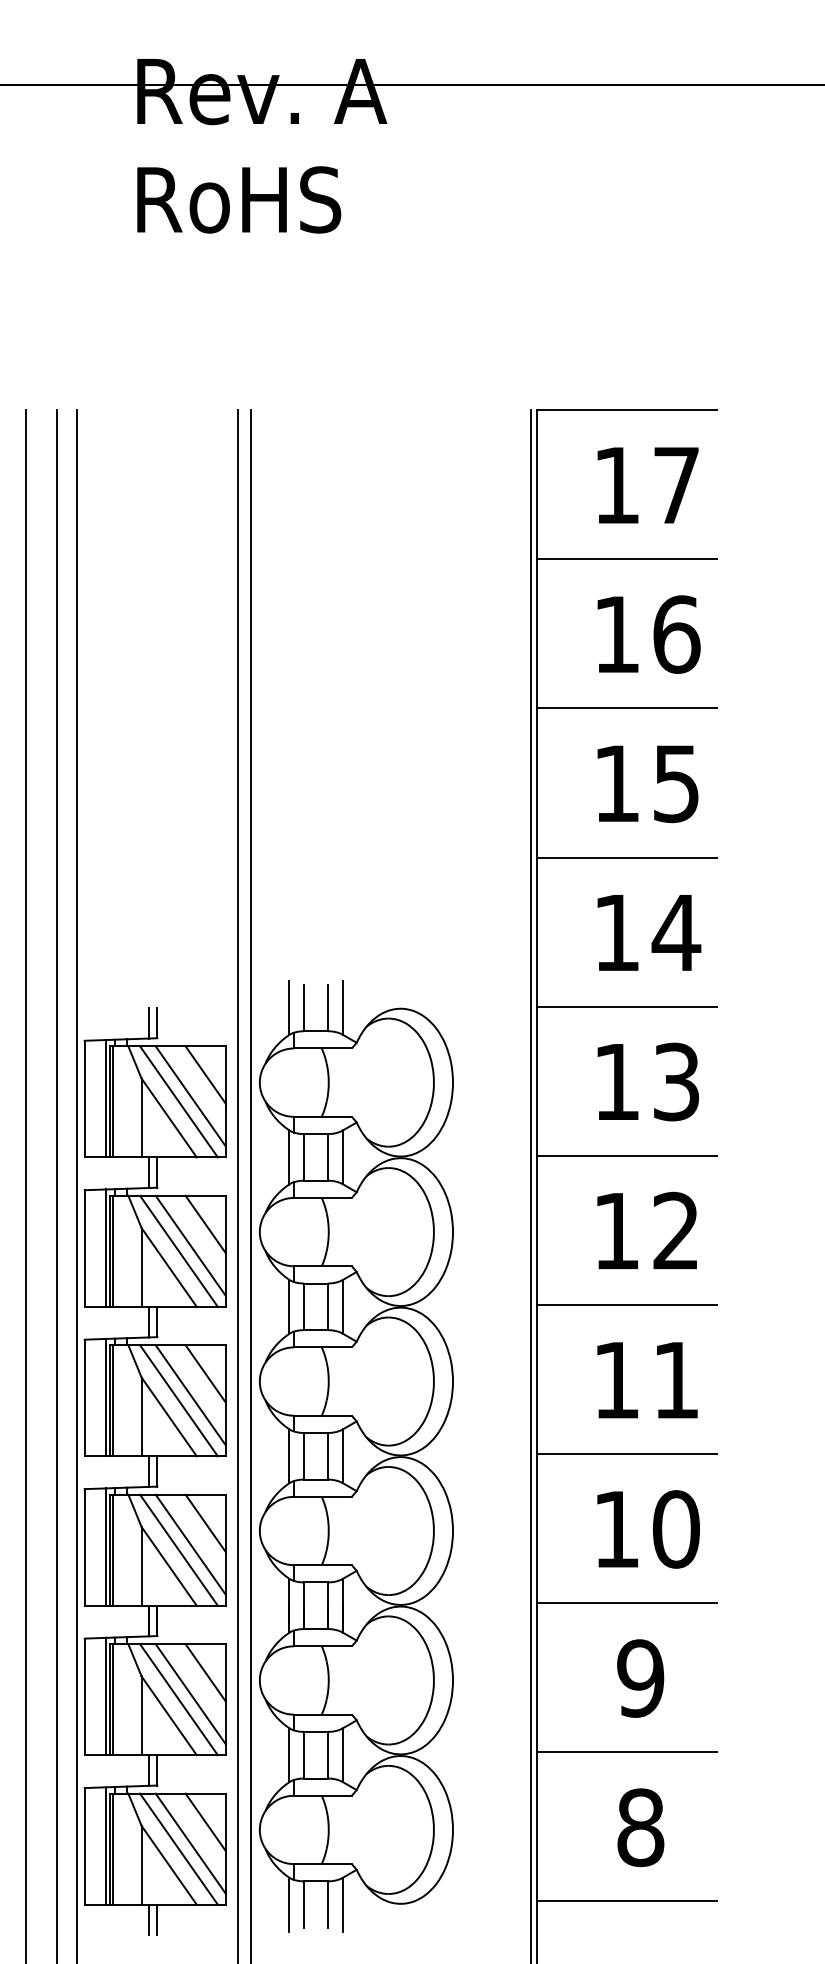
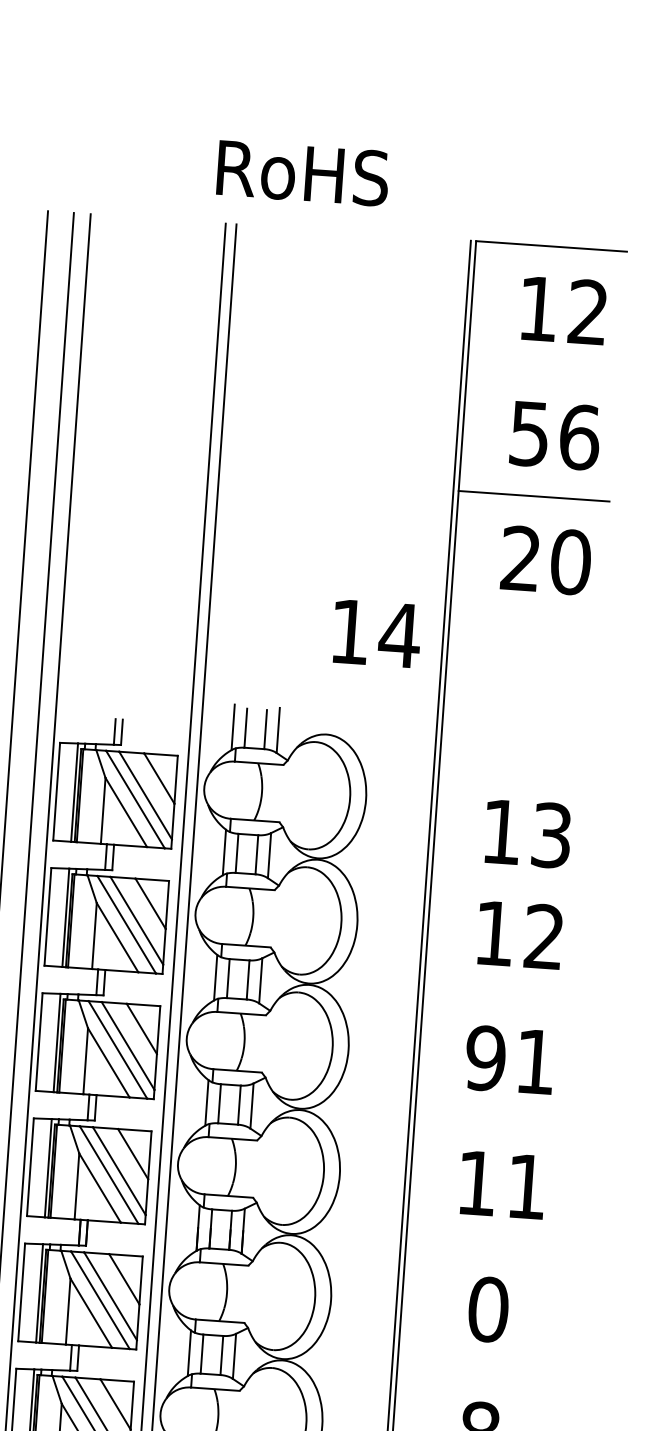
text: (239, 199) -> (303, 173), moved
text: (675, 484) -> (587, 311), 17 -> 12
line: (627, 559) -> (542, 371), removed
text: (616, 634) -> (529, 433), 16 -> 56
text: (647, 783) -> (546, 560), 15 -> 20
line: (627, 857) -> (525, 621), removed
text: (649, 932) -> (377, 633), moved
line: (627, 1006) -> (516, 745), removed
text: (648, 1081) -> (528, 833), moved
line: (627, 1155) -> (507, 870), removed
line: (627, 1304) -> (499, 995), removed
text: (616, 1380) -> (485, 1058), 11 -> 91
line: (627, 1454) -> (490, 1121), removed
text: (675, 1529) -> (526, 1186), 10 -> 11
line: (627, 1603) -> (481, 1245), removed
text: (640, 1678) -> (488, 1309), 9 -> 0
line: (627, 1752) -> (473, 1370), removed

